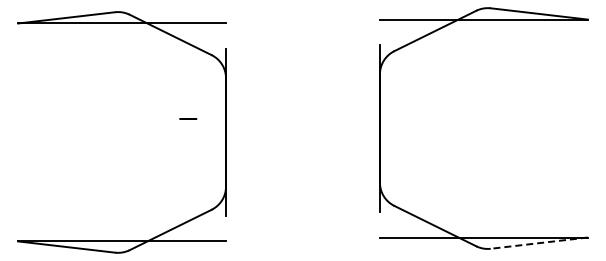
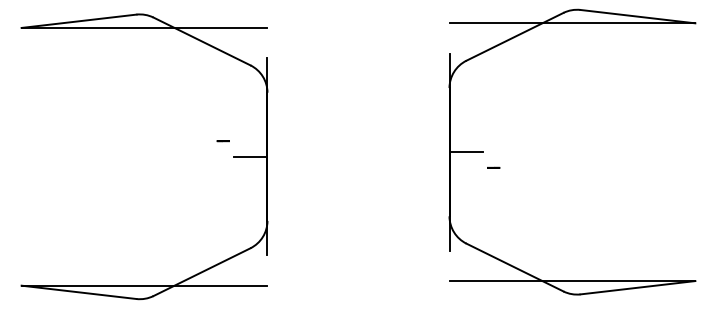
part: (188, 119) -> (223, 141), size x0.62
line: (393, 128) -> (465, 152), added
line: (211, 132) -> (250, 156), added
part: (416, 141) -> (492, 167), added
line: (539, 243) -> (638, 288), dashed -> solid

